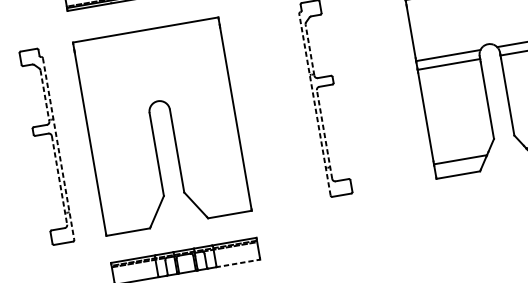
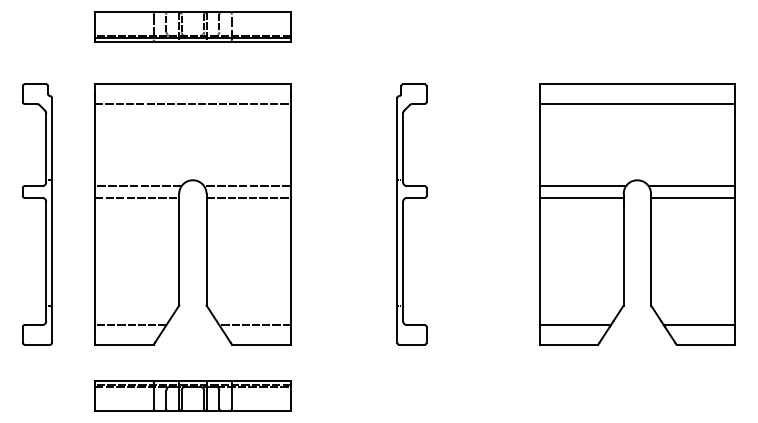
line: (147, 44) -> (192, 103), added
line: (310, 49) -> (403, 147), dashed -> solid
line: (45, 96) -> (46, 148), dashed -> solid
line: (199, 98) -> (247, 186), added
line: (315, 104) -> (397, 219), dashed -> solid
line: (201, 106) -> (248, 197), added
line: (118, 112) -> (138, 186), added
line: (119, 121) -> (137, 197), added
line: (324, 134) -> (403, 261), dashed -> solid
line: (58, 149) -> (52, 220), dashed -> solid
line: (59, 180) -> (46, 261), dashed -> solid
line: (222, 201) -> (254, 325), added
line: (130, 217) -> (130, 325), added
line: (238, 263) -> (261, 410), dashed -> solid

